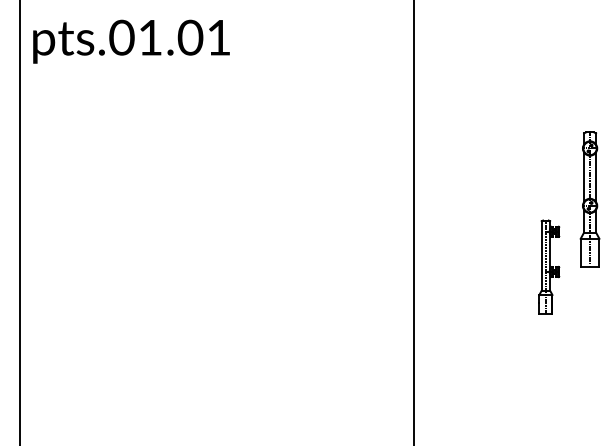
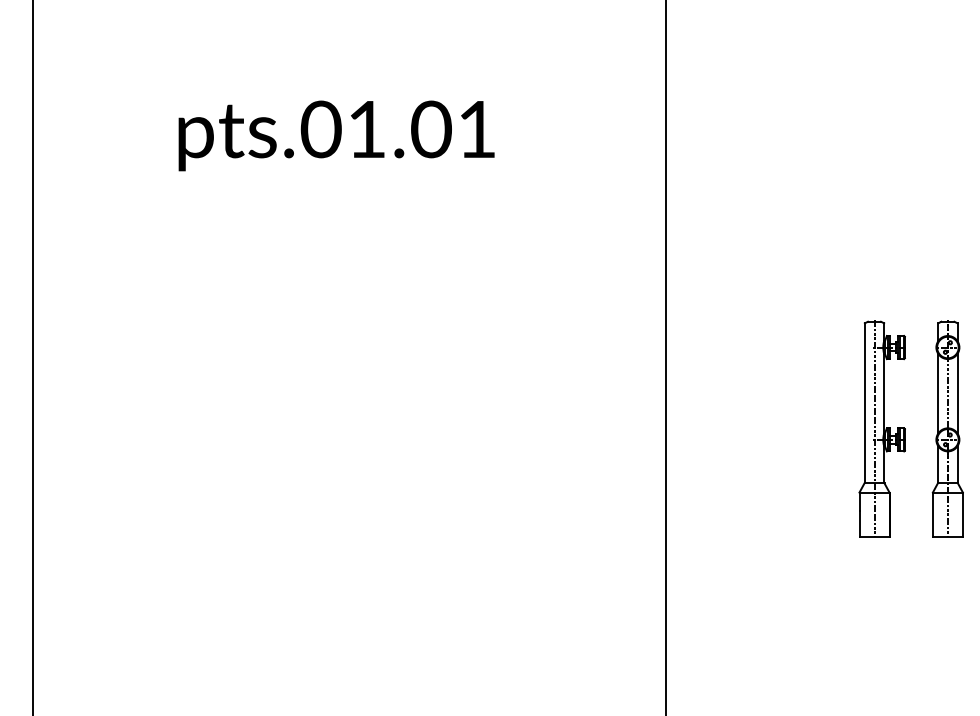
text: (131, 41) -> (336, 135), moved
part: (589, 199) -> (946, 429), moved
part: (549, 267) -> (882, 429), size x1.43

